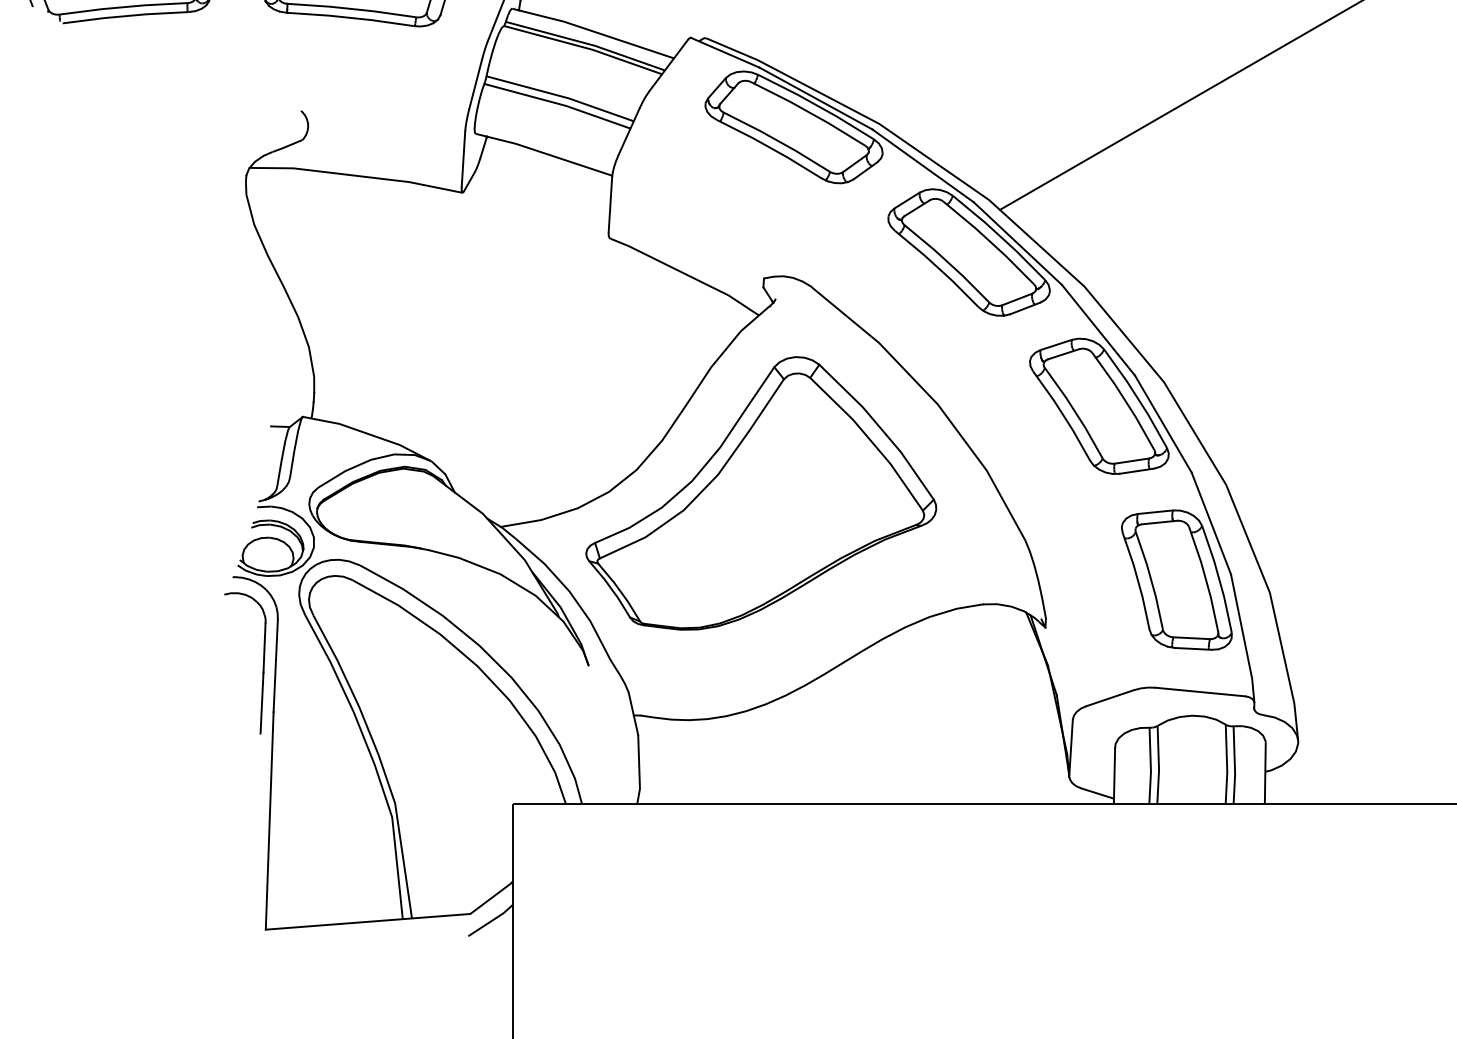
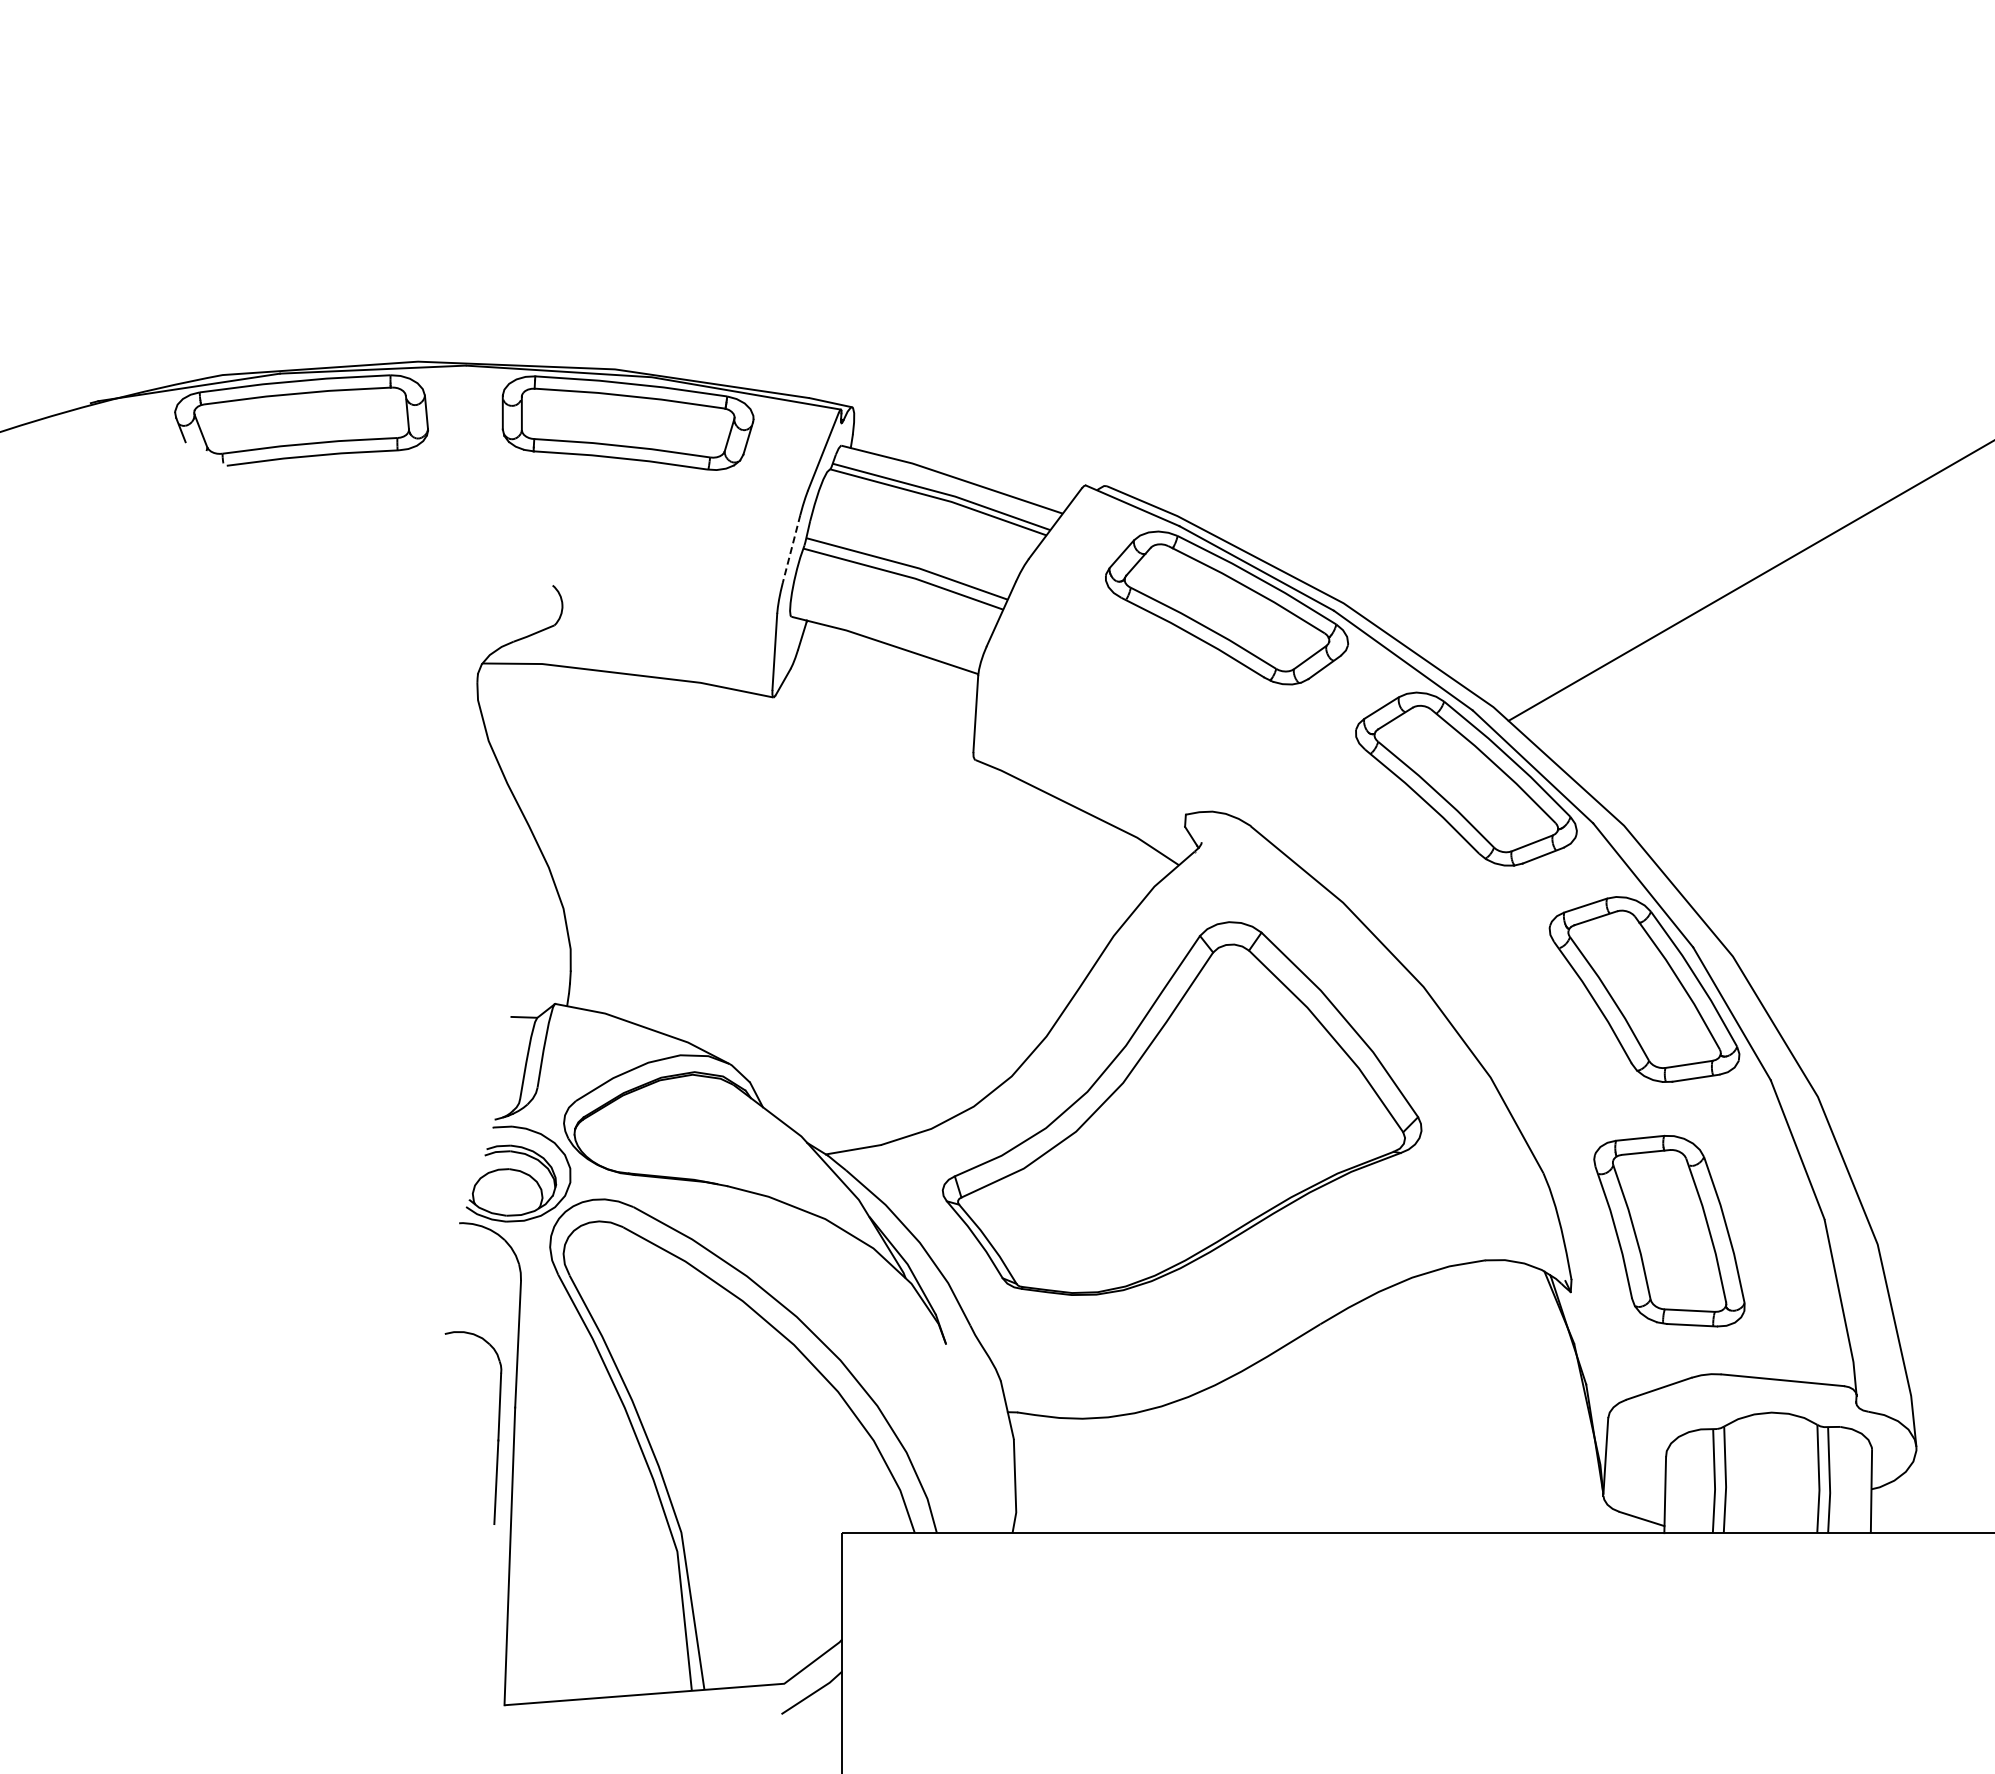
line: (475, 84) -> (791, 549), solid -> dashed
part: (1176, 579) -> (1669, 1230), moved
part: (262, 664) -> (497, 1429), moved

